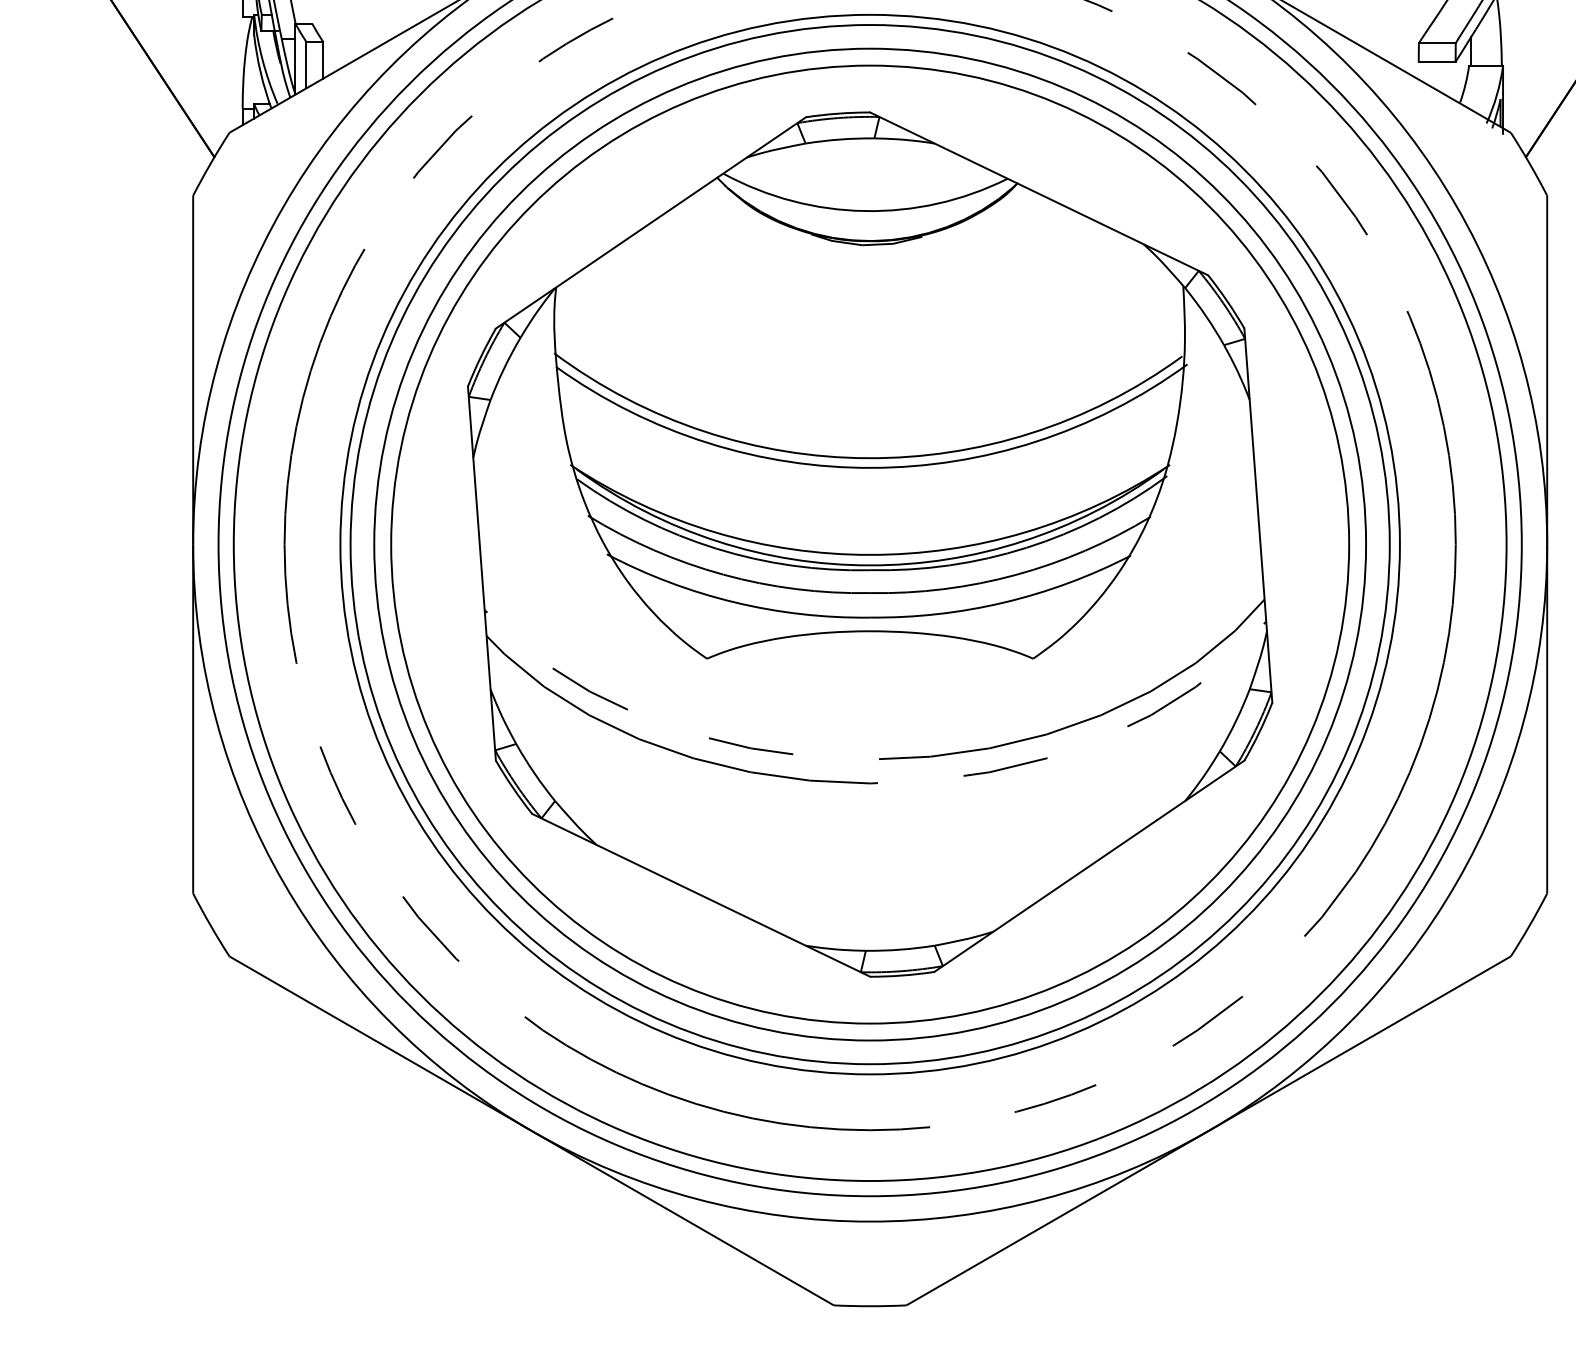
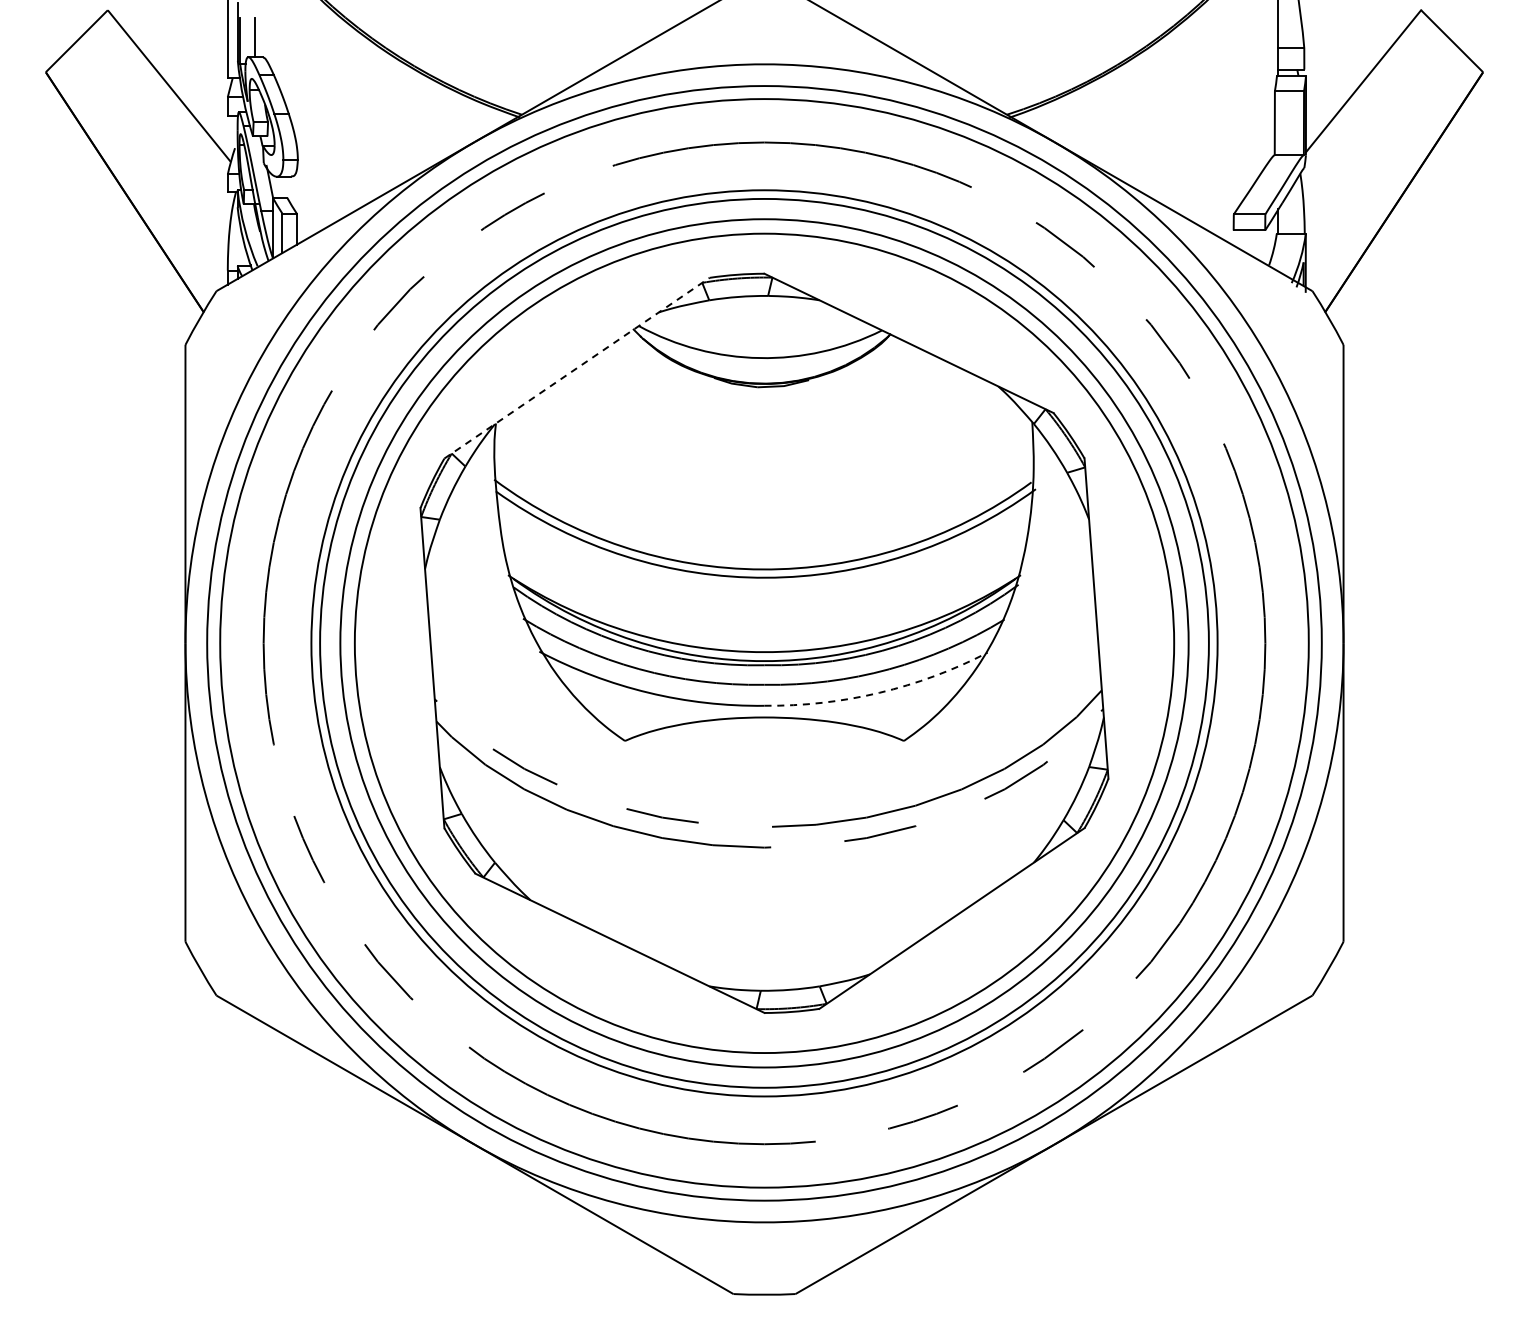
line: (651, 223) -> (577, 368), solid -> dashed
arc: (1004, 602) -> (879, 692), solid -> dashed

